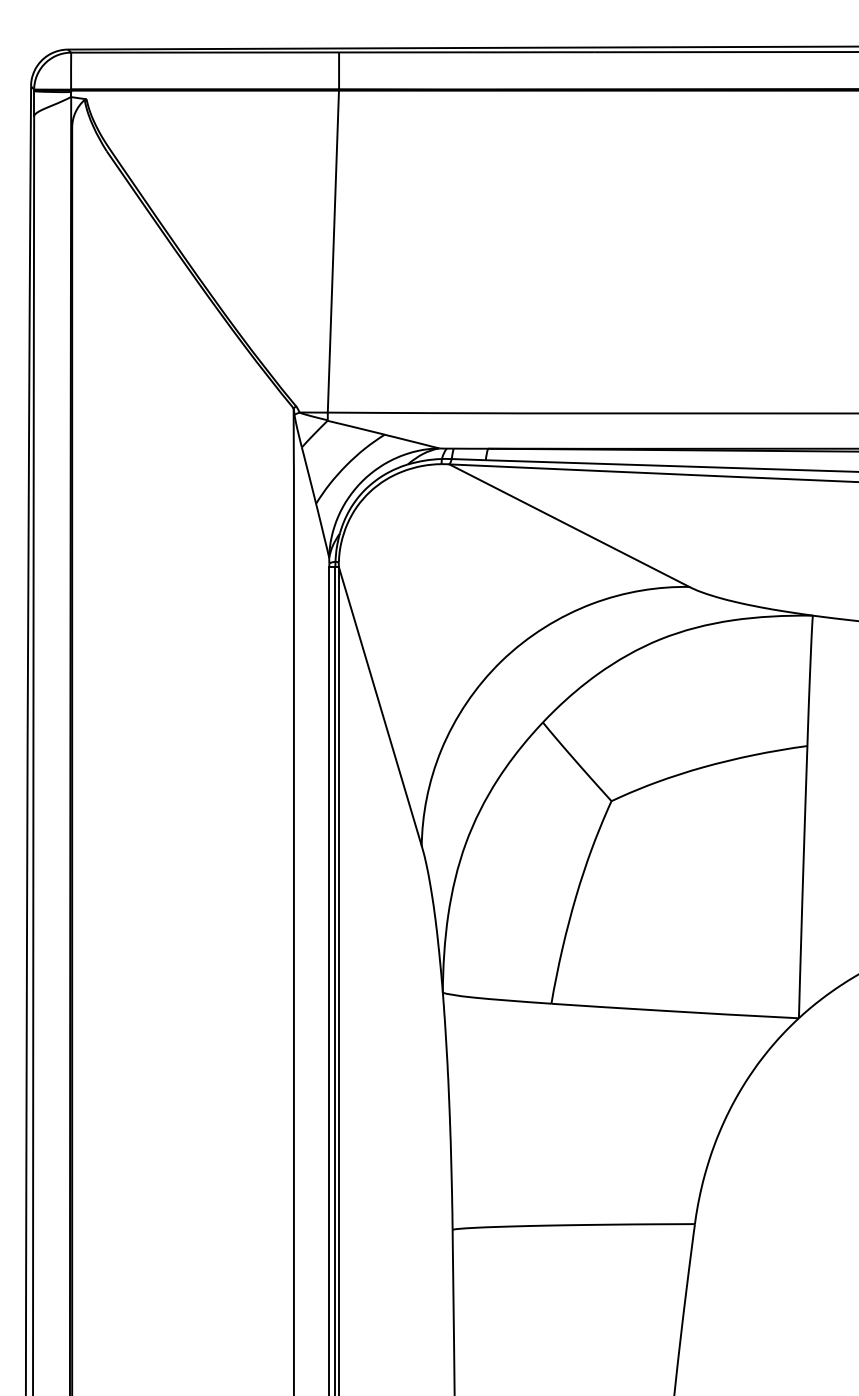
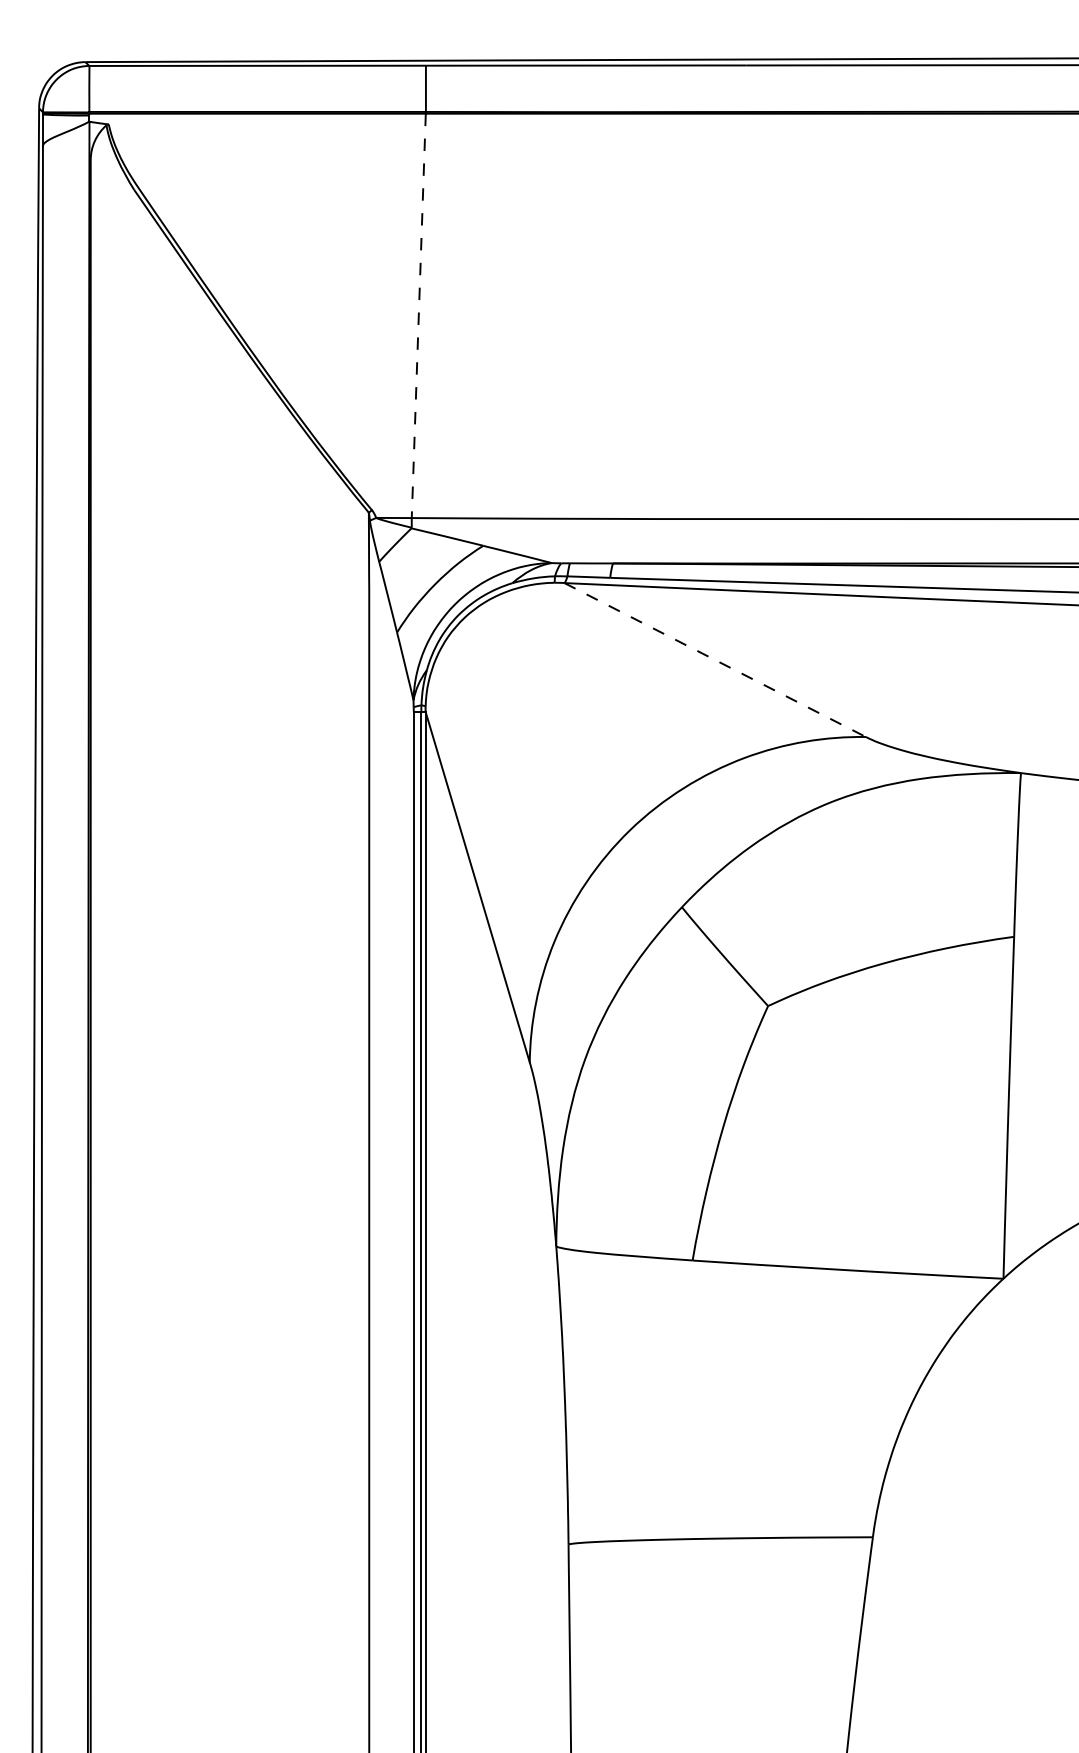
line: (333, 252) -> (418, 316), solid -> dashed
line: (569, 526) -> (715, 660), solid -> dashed

